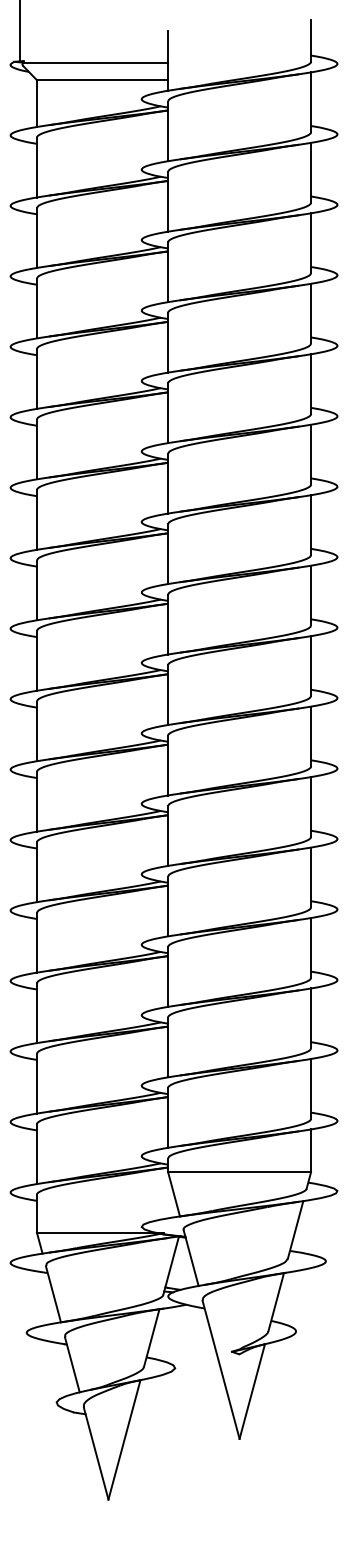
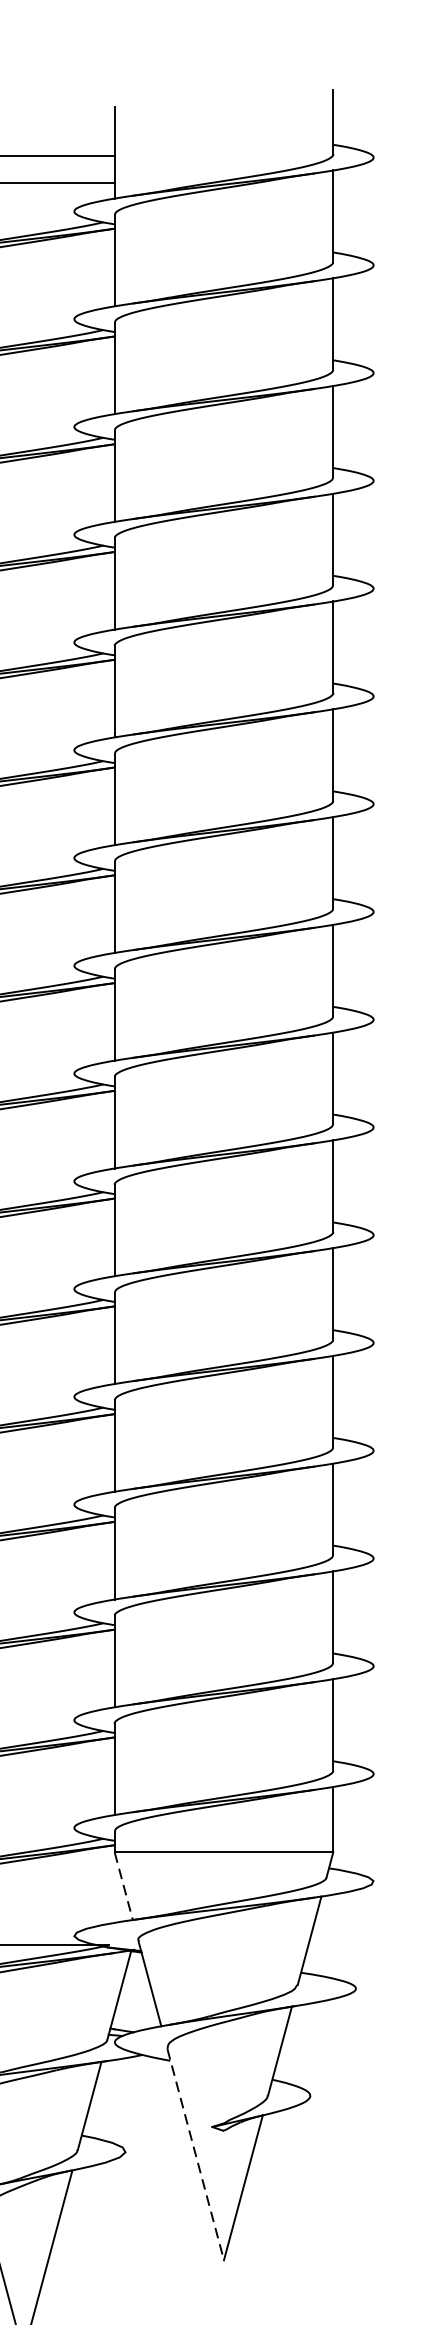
line: (174, 1194) -> (124, 1886), solid -> dashed
line: (221, 1370) -> (196, 2155), solid -> dashed

